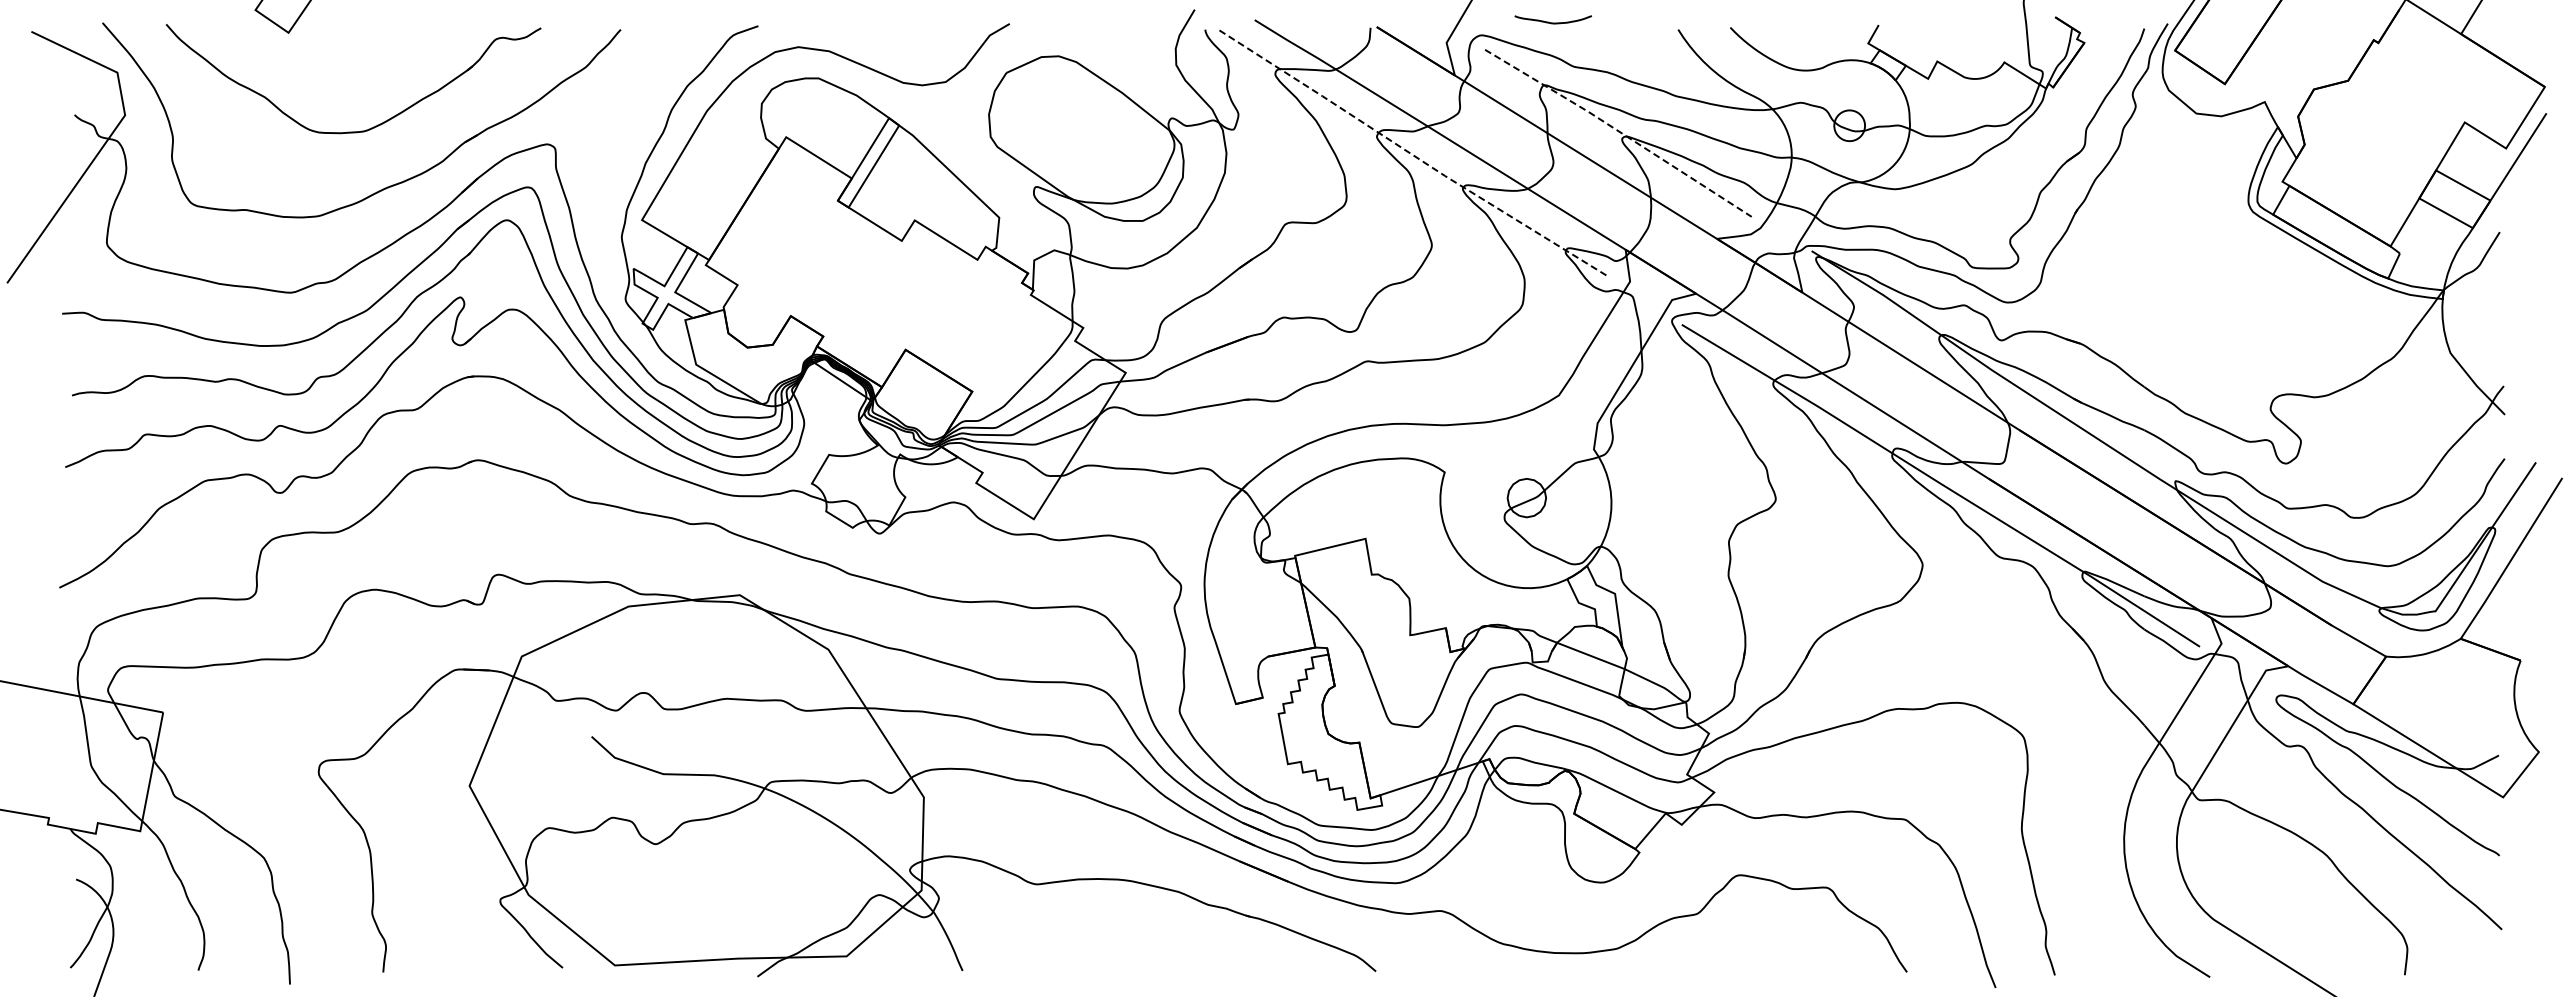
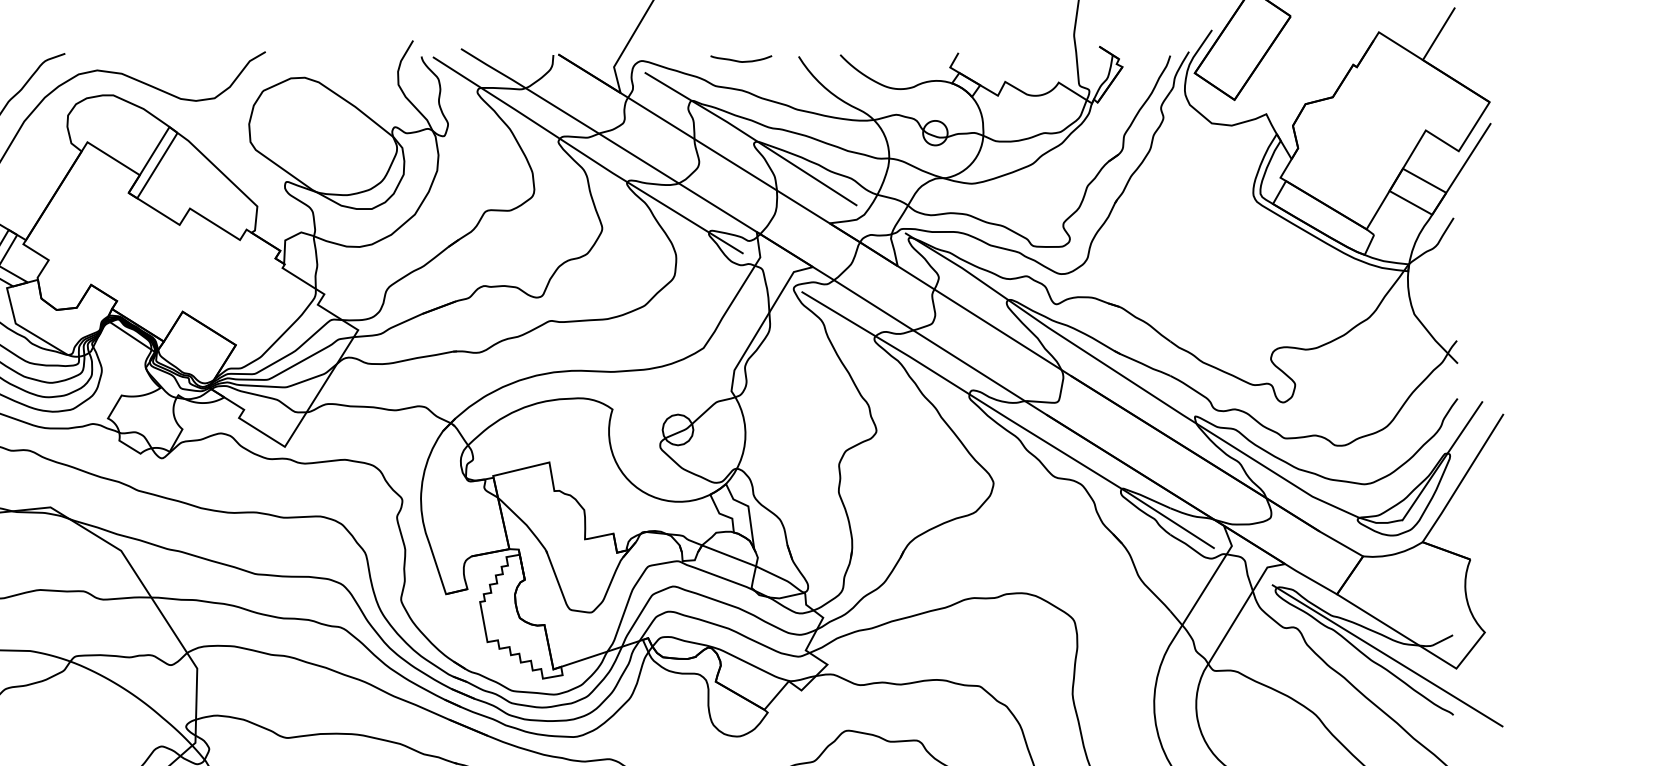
curve: (1552, 22) -> (740, 61), moved
line: (1618, 131) -> (751, 137), dashed -> solid
line: (1413, 155) -> (587, 156), dashed -> solid
line: (2416, 780) -> (1387, 655), added

